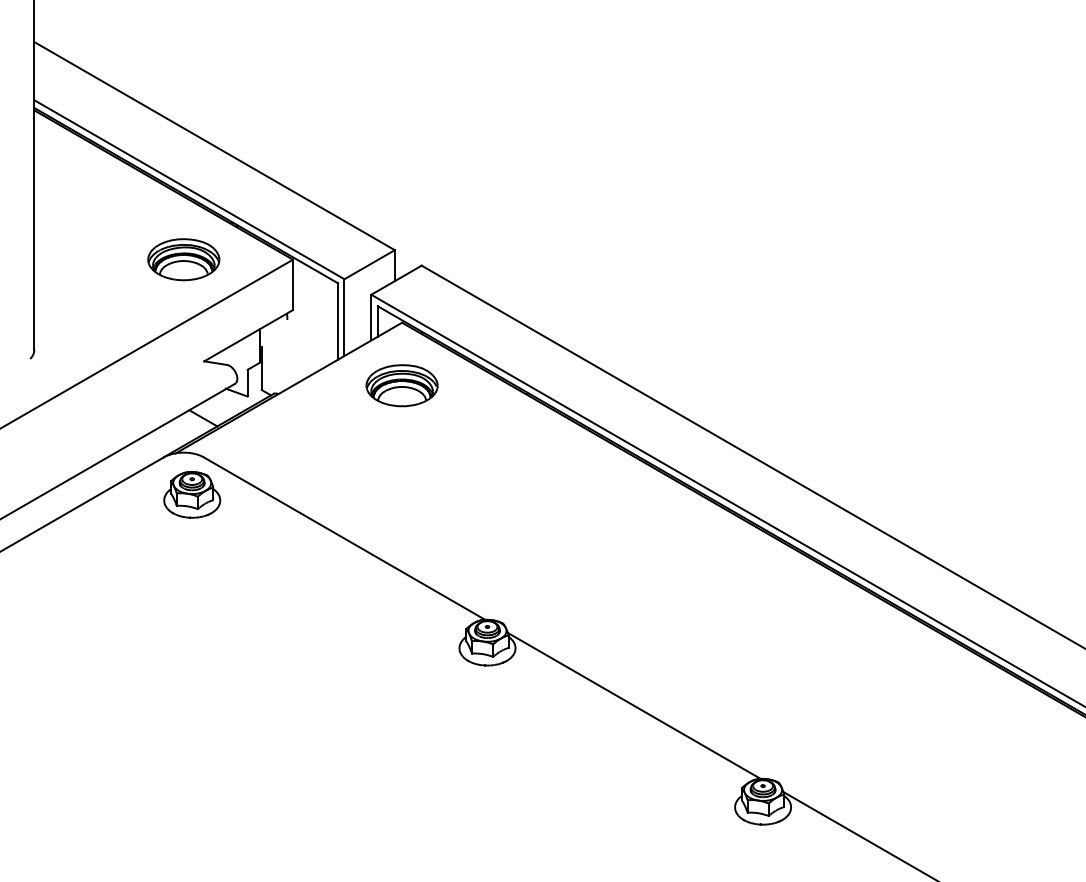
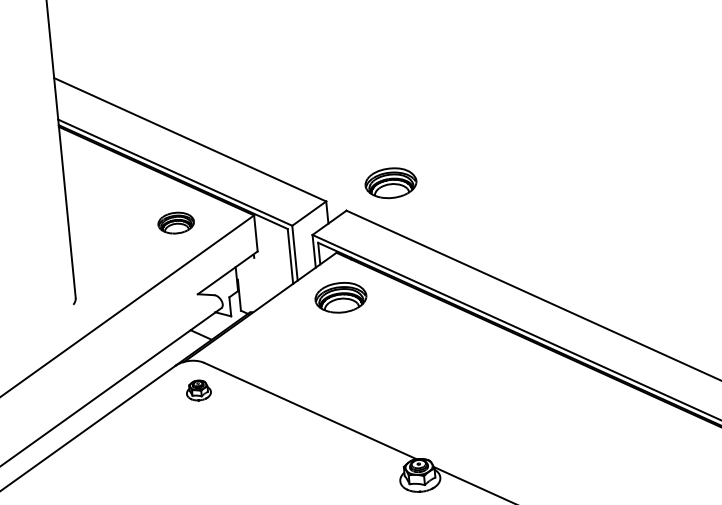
part: (486, 233) -> (390, 183), added
part: (183, 259) -> (175, 222), size x0.7
part: (192, 494) -> (198, 390), size x0.6

